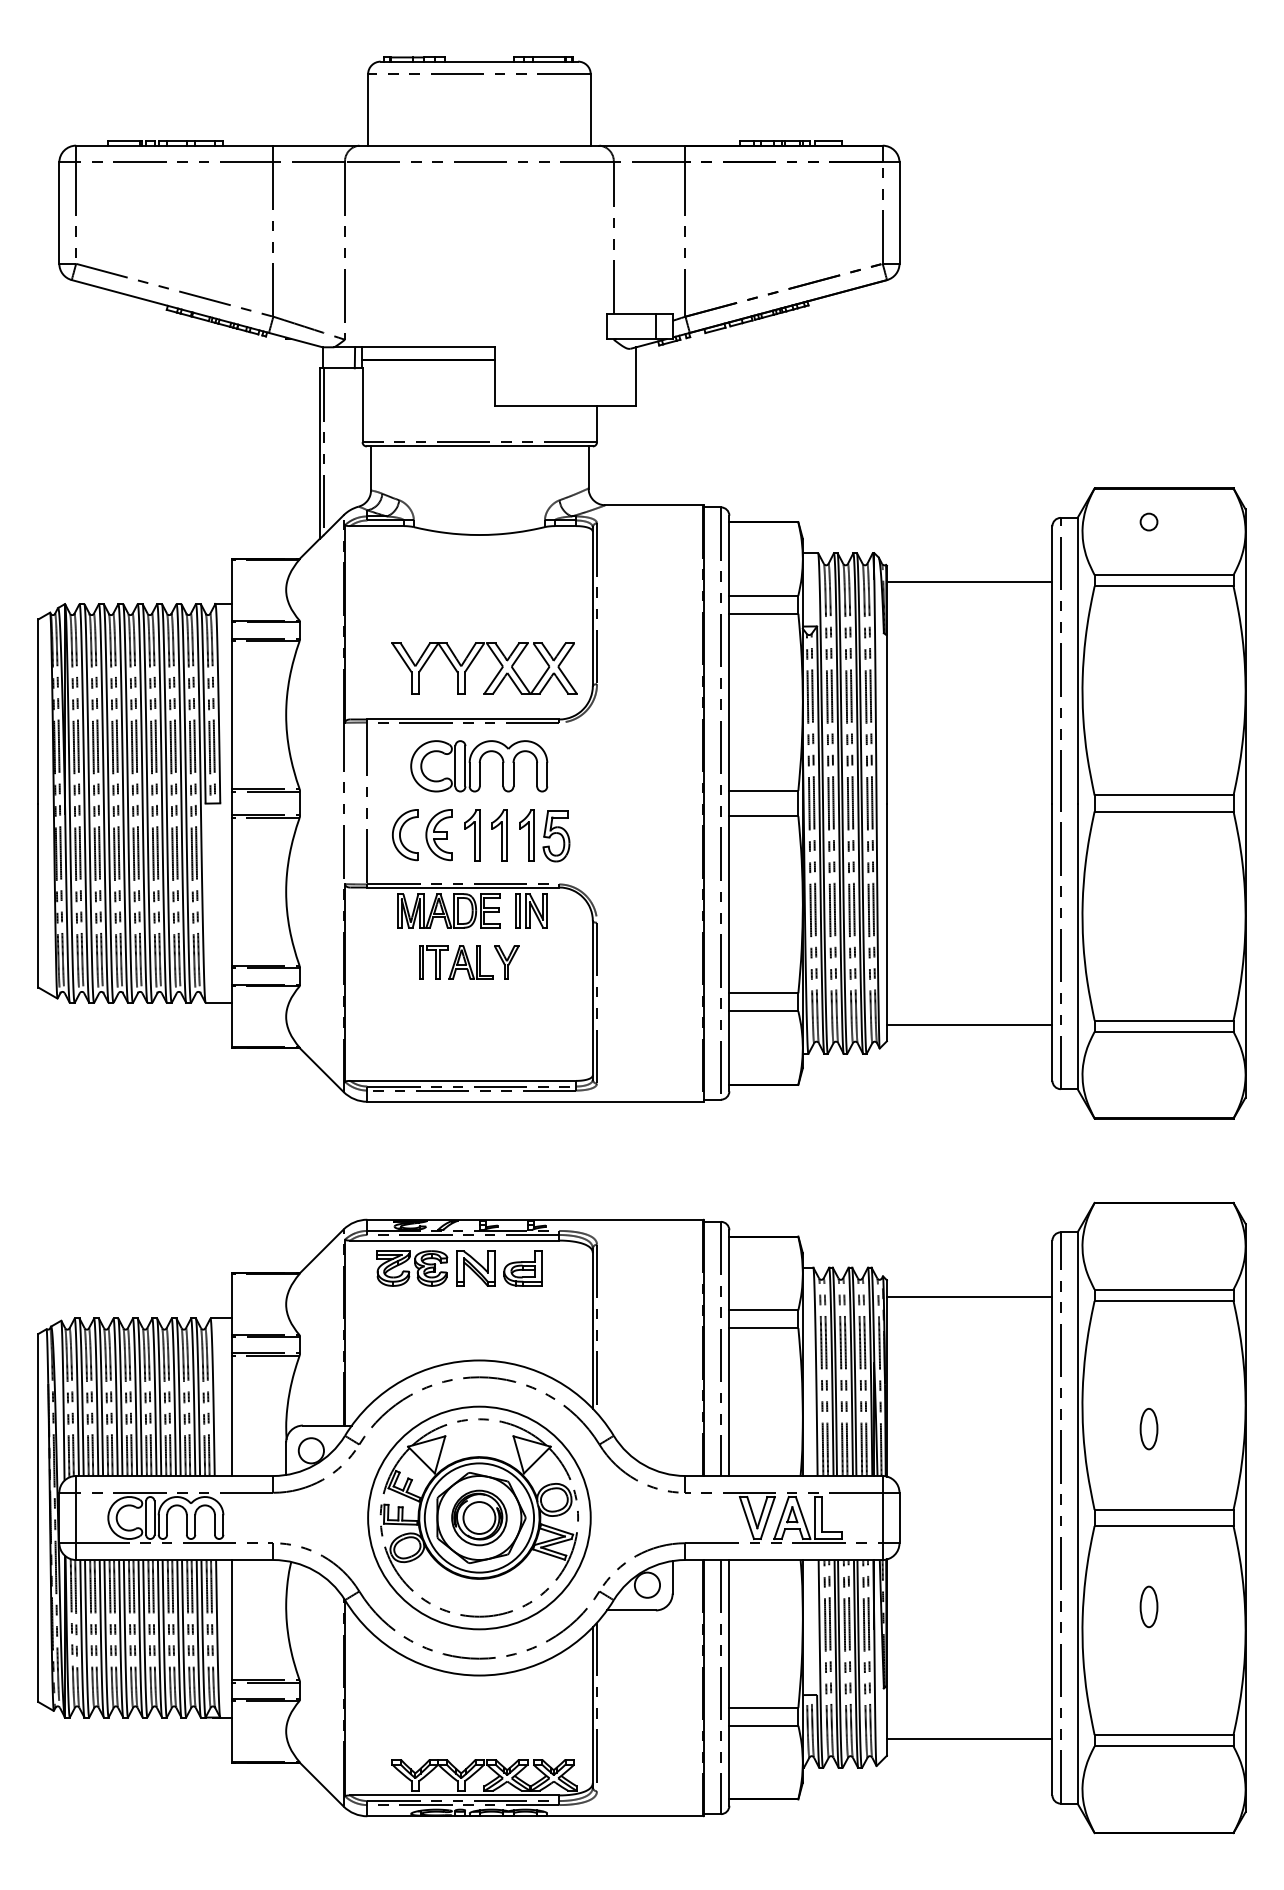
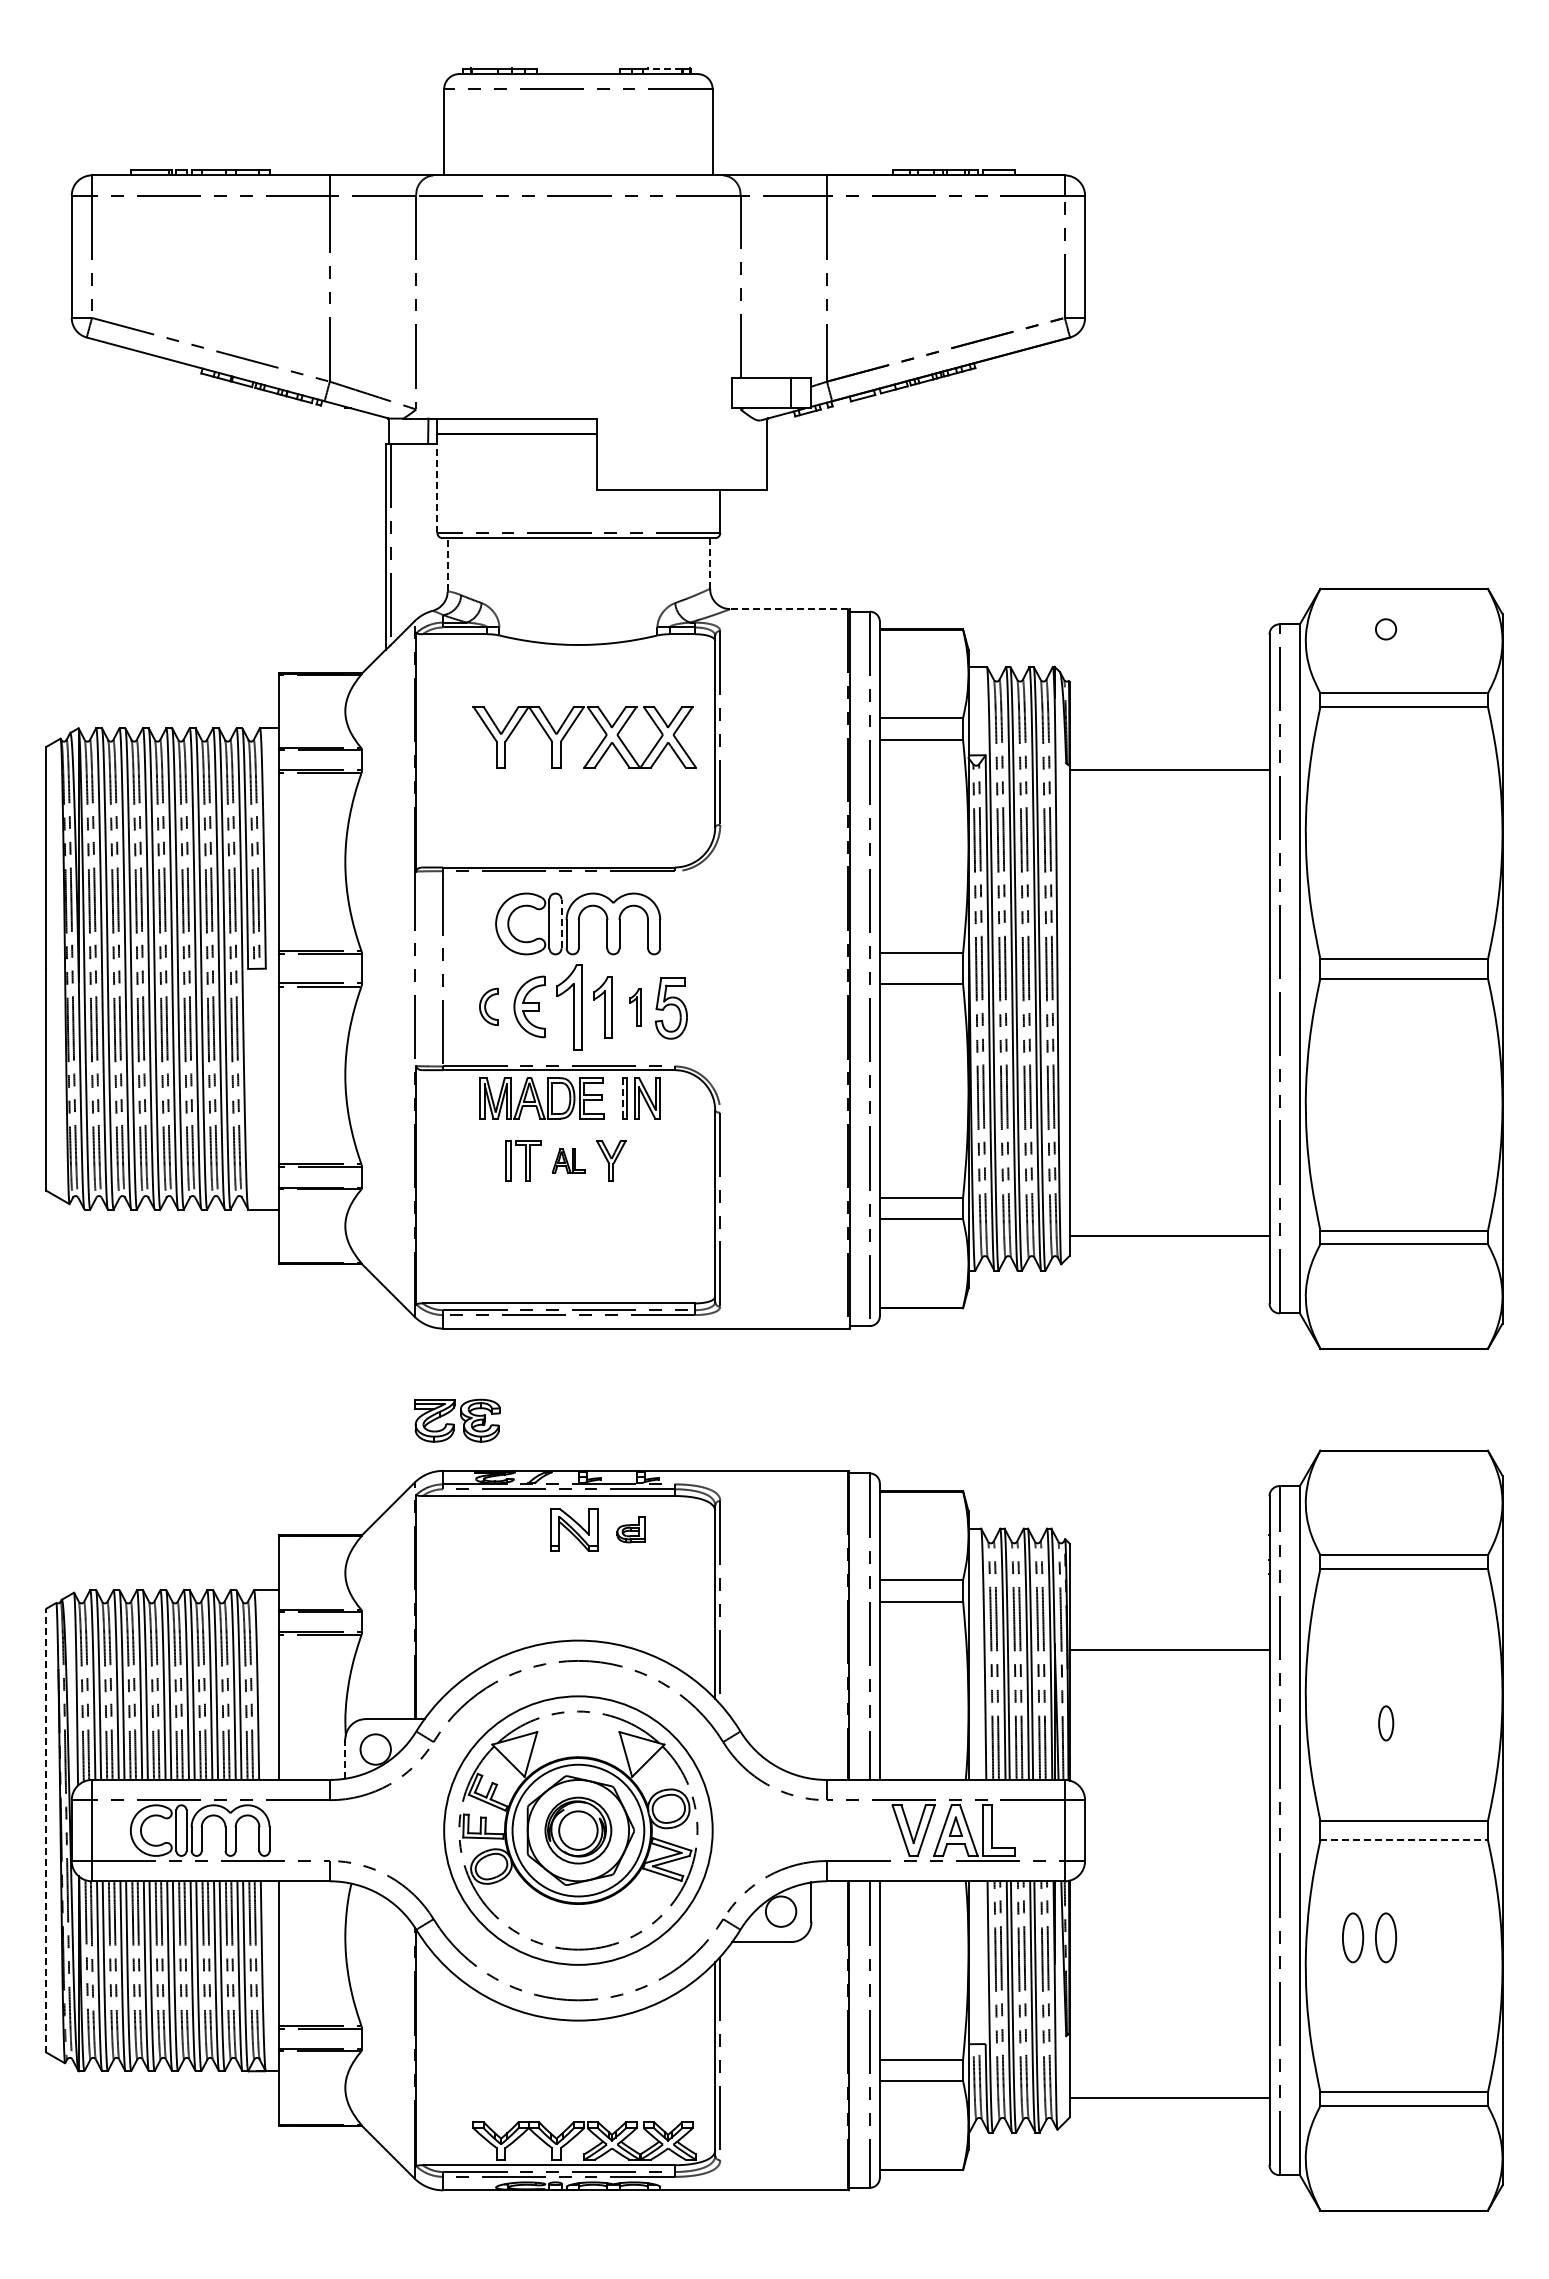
line: (548, 57) -> (661, 68), solid -> dashed
line: (362, 405) -> (437, 488), solid -> dashed
line: (588, 467) -> (710, 563), solid -> dashed
line: (370, 468) -> (447, 564), solid -> dashed
line: (653, 505) -> (788, 609), solid -> dashed
line: (969, 581) -> (1169, 769), moved
part: (495, 676) -> (597, 746), moved
line: (465, 765) -> (561, 923), solid -> dashed
part: (404, 834) -> (488, 1006), size x0.6
part: (472, 835) -> (569, 1007), size x1.4
part: (526, 835) -> (635, 1007), size x0.6
line: (515, 911) -> (622, 1098), solid -> dashed
part: (471, 962) -> (568, 1160), size x0.6
part: (412, 1268) -> (457, 1420), moved
part: (522, 1268) -> (630, 1529), size x0.6
line: (969, 1296) -> (1169, 1649), moved
part: (1149, 1429) -> (1386, 1723), size x0.7
line: (286, 1459) -> (345, 1759), solid -> dashed
line: (38, 1517) -> (46, 1830), solid -> dashed
line: (1164, 1526) -> (1404, 1840), solid -> dashed
part: (1122, 1606) -> (1353, 1937), added

